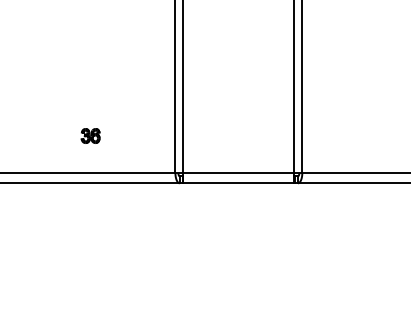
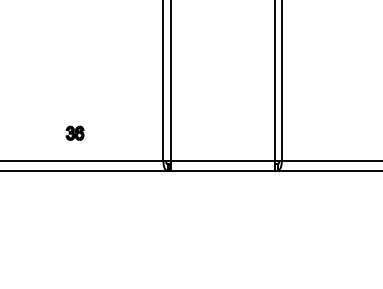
part: (90, 135) -> (74, 132), moved

